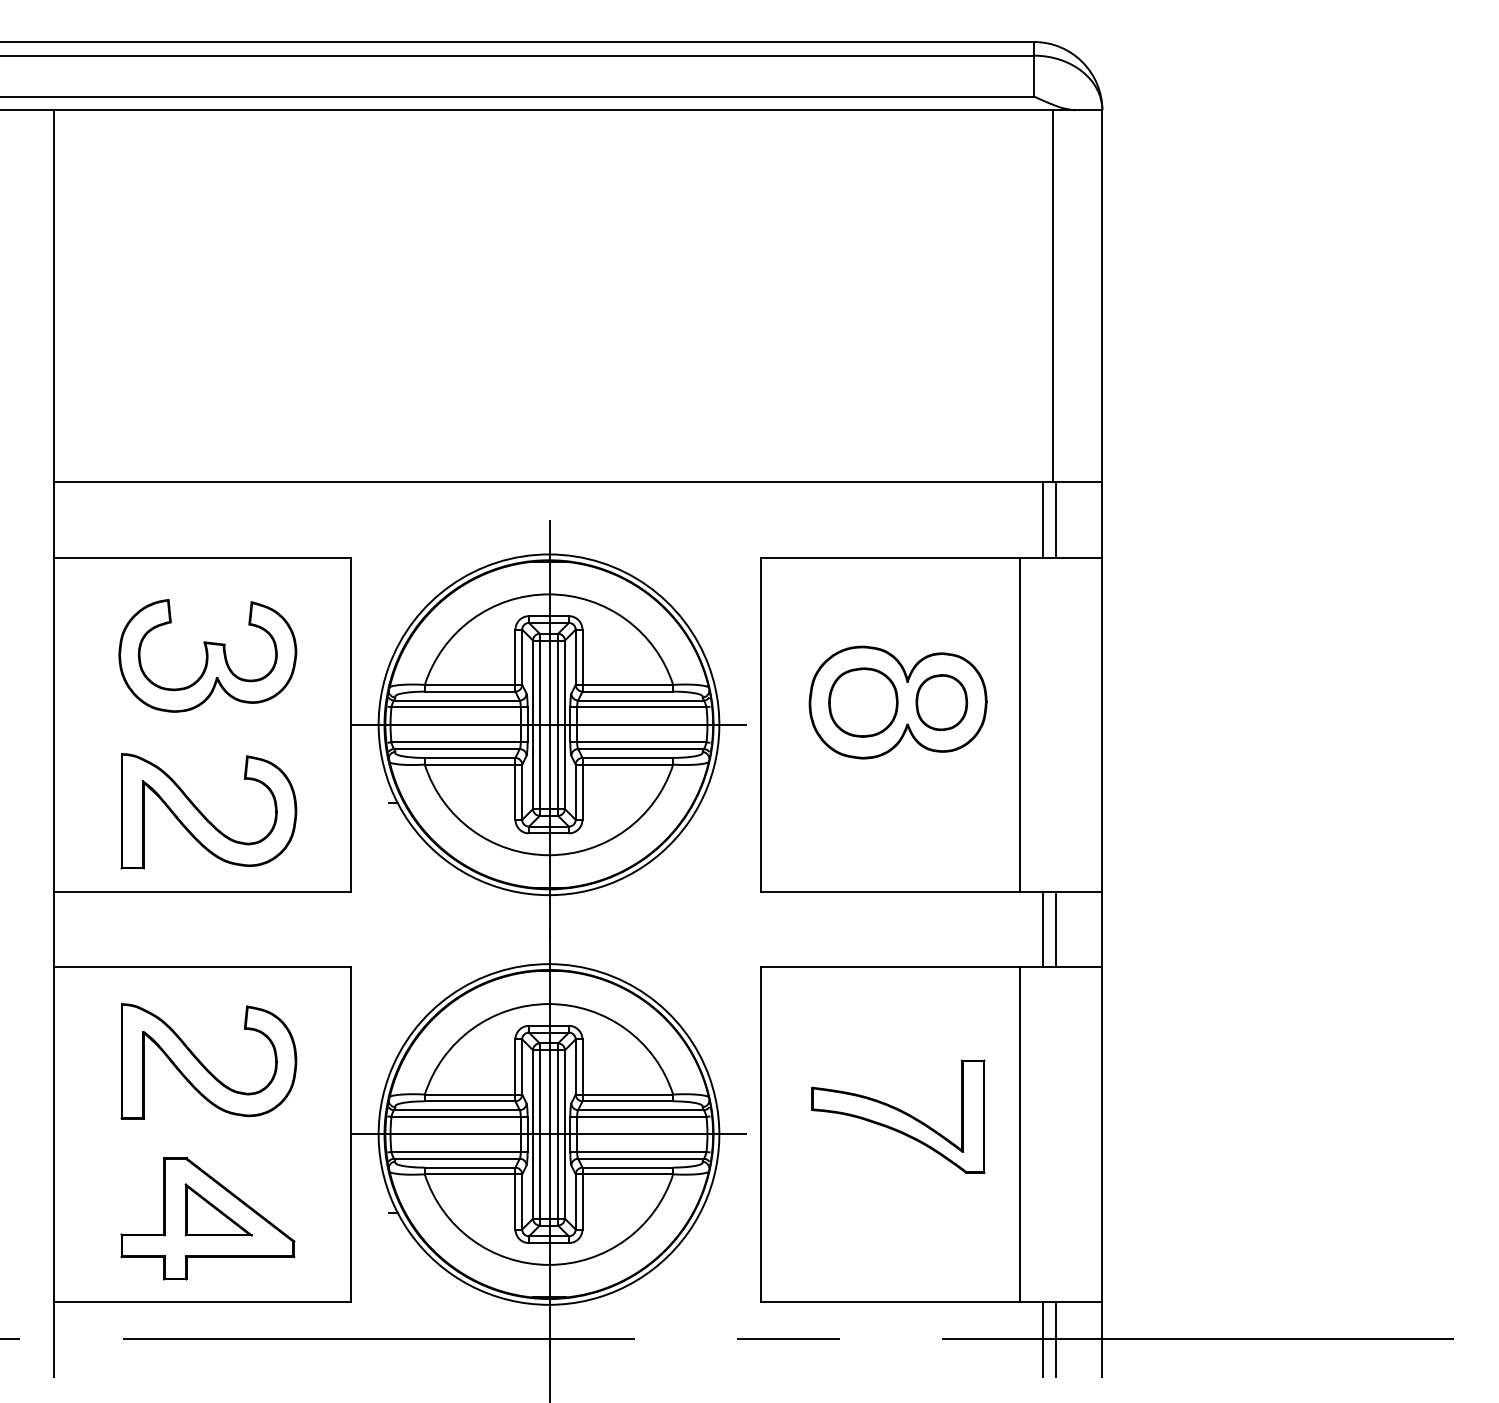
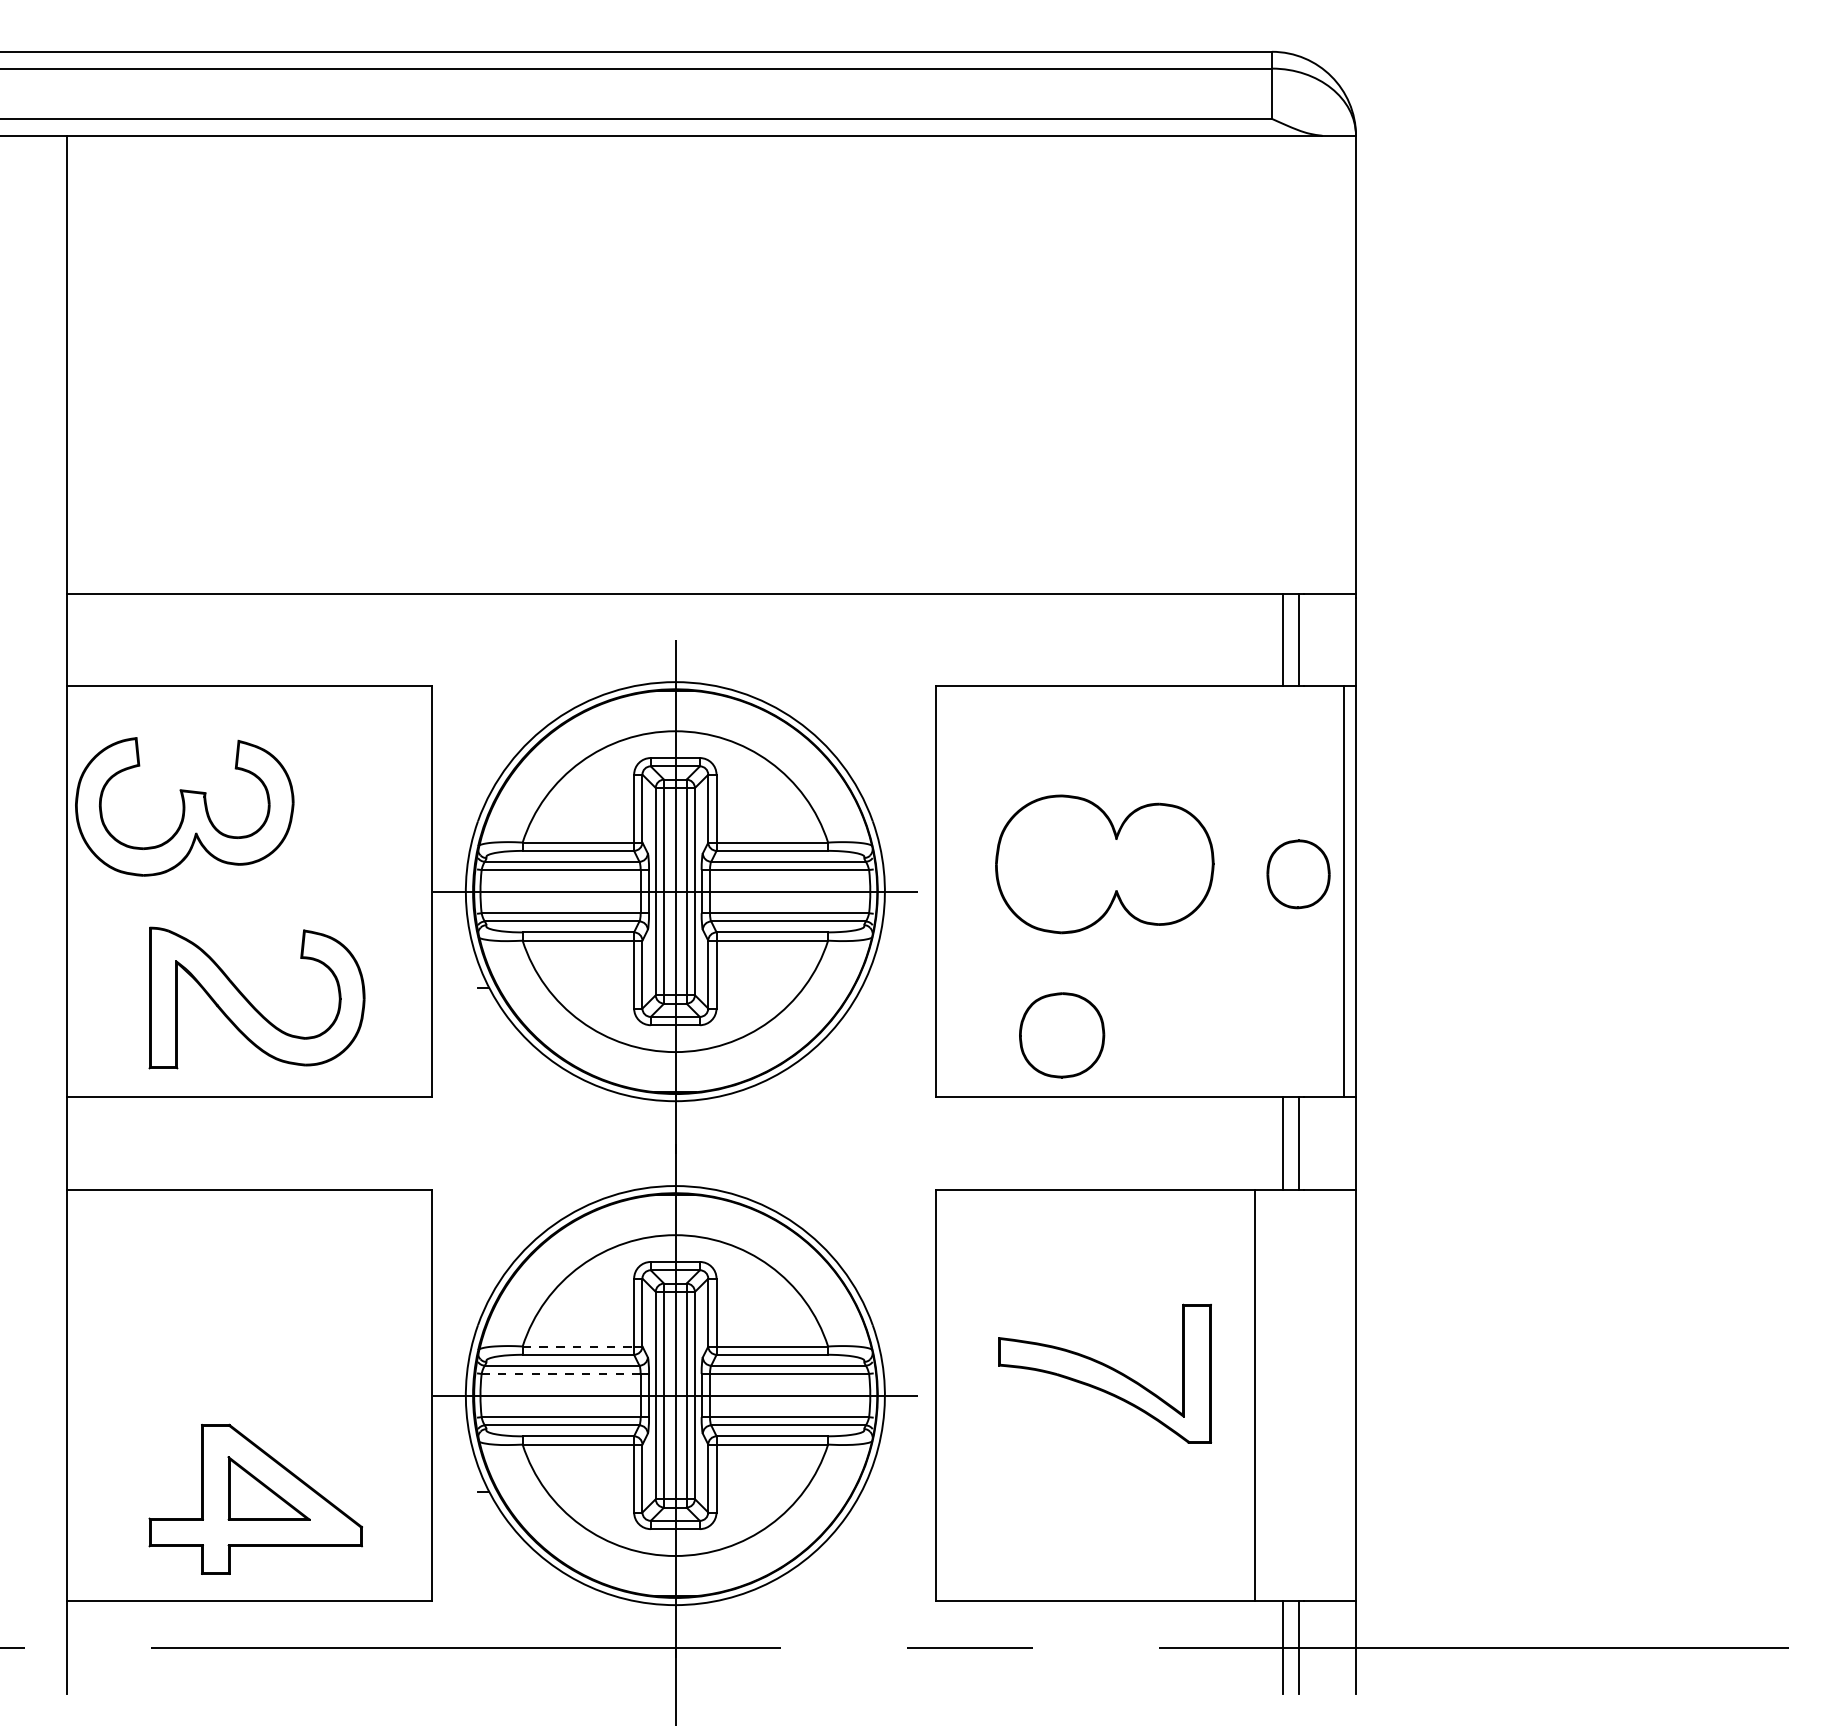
line: (1053, 296) -> (1295, 364), removed
part: (207, 655) -> (184, 806), moved
part: (863, 702) -> (1062, 1035), moved
part: (941, 702) -> (1298, 874), moved
line: (1020, 724) -> (1344, 891), moved
part: (204, 1065) -> (251, 1310), removed
line: (470, 1094) -> (578, 1346), solid -> dashed
line: (456, 1116) -> (561, 1373), solid -> dashed

